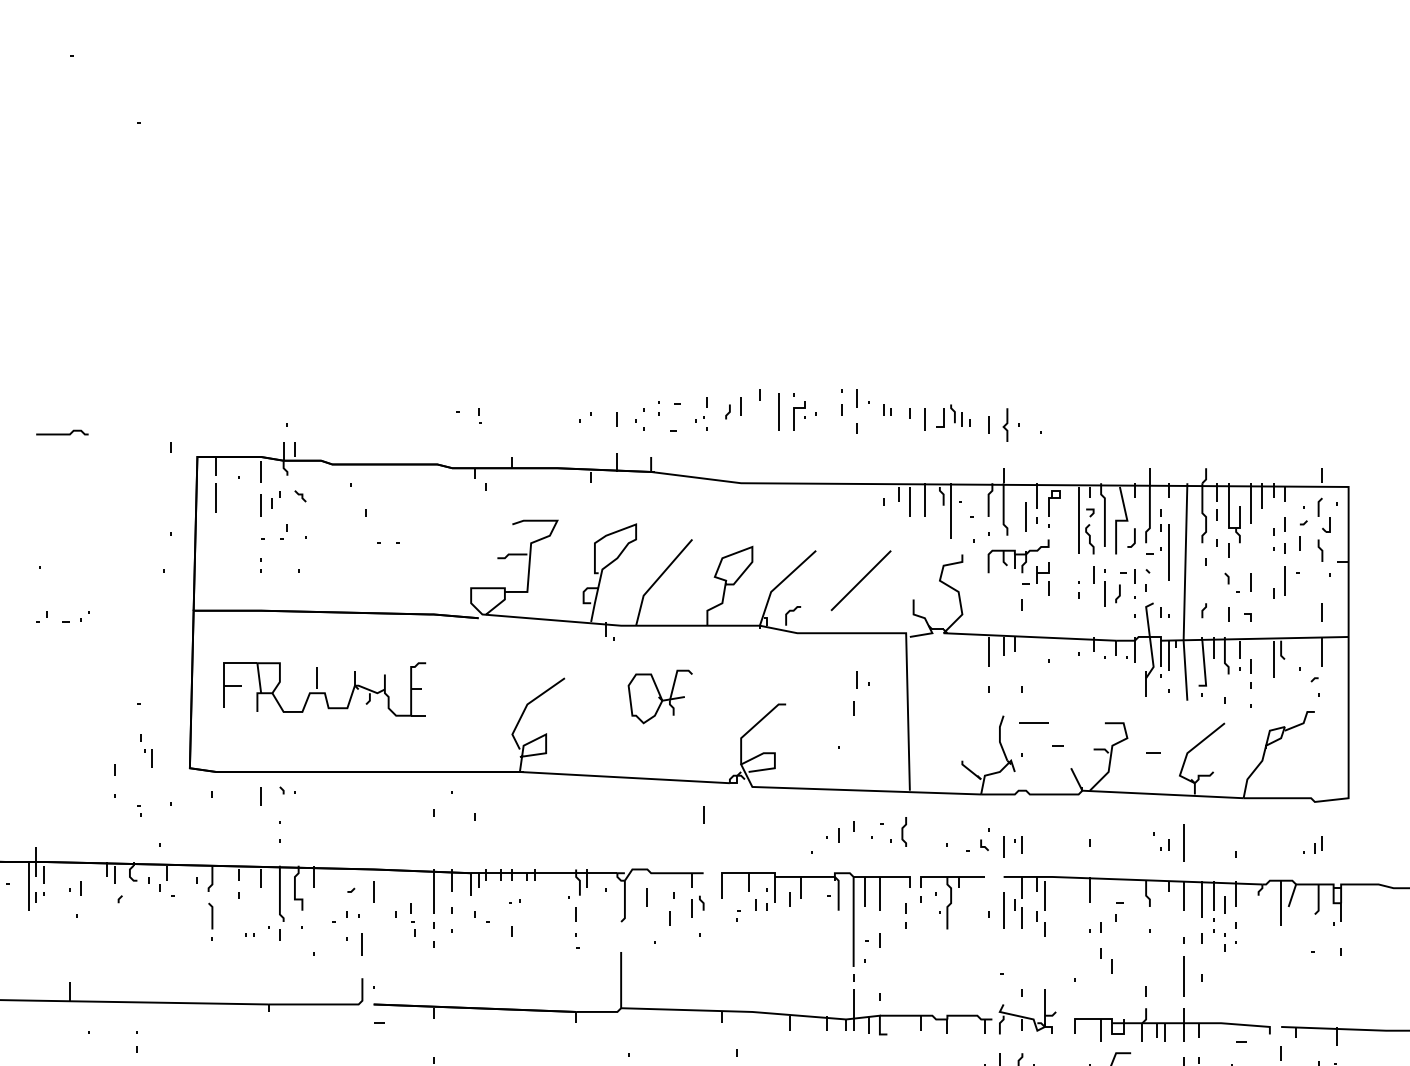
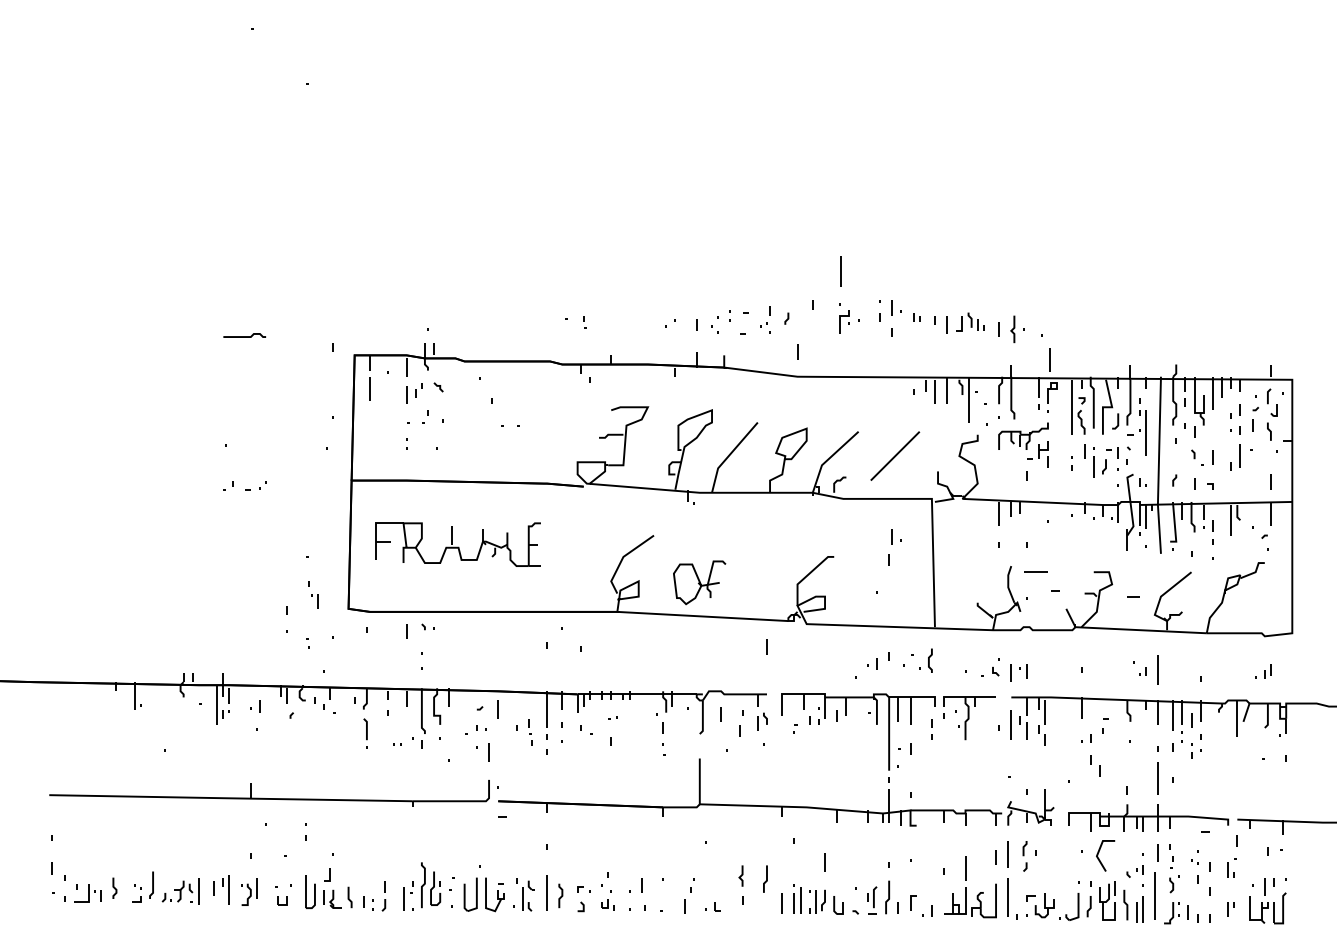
line: (741, 405) -> (797, 351), moved
line: (777, 411) -> (840, 271), moved
line: (1025, 516) -> (1049, 359), moved
part: (660, 696) -> (699, 582), moved

